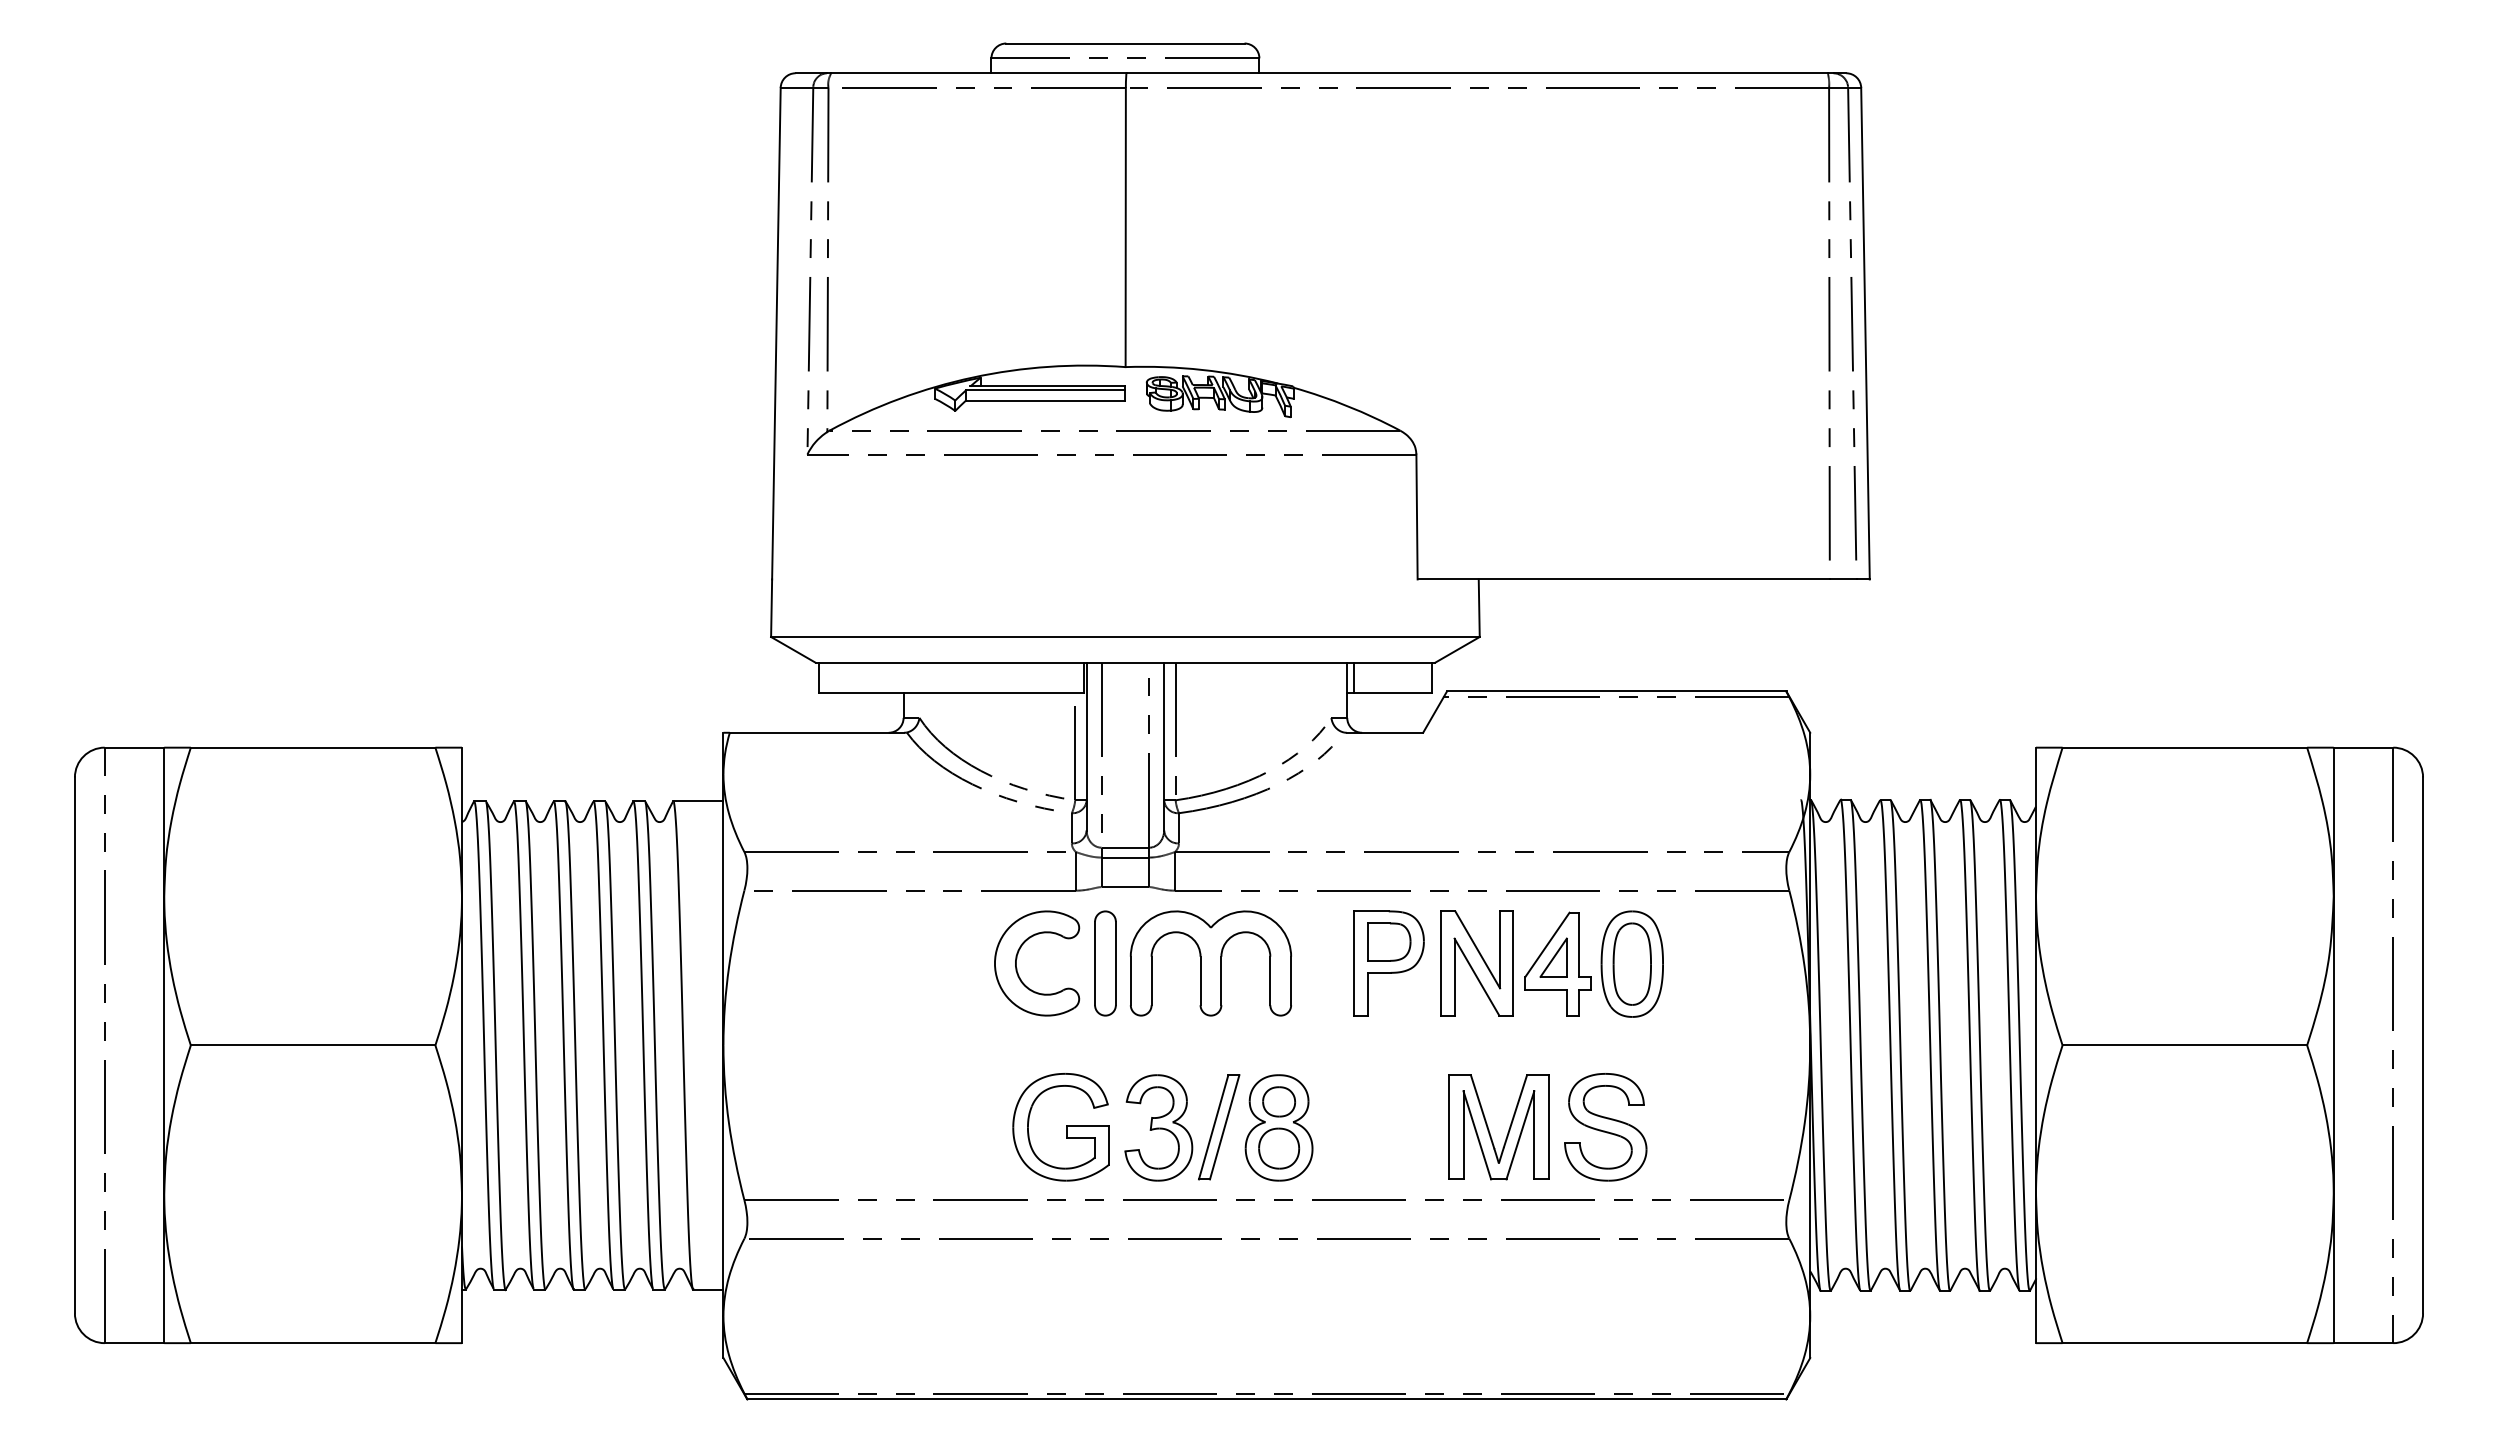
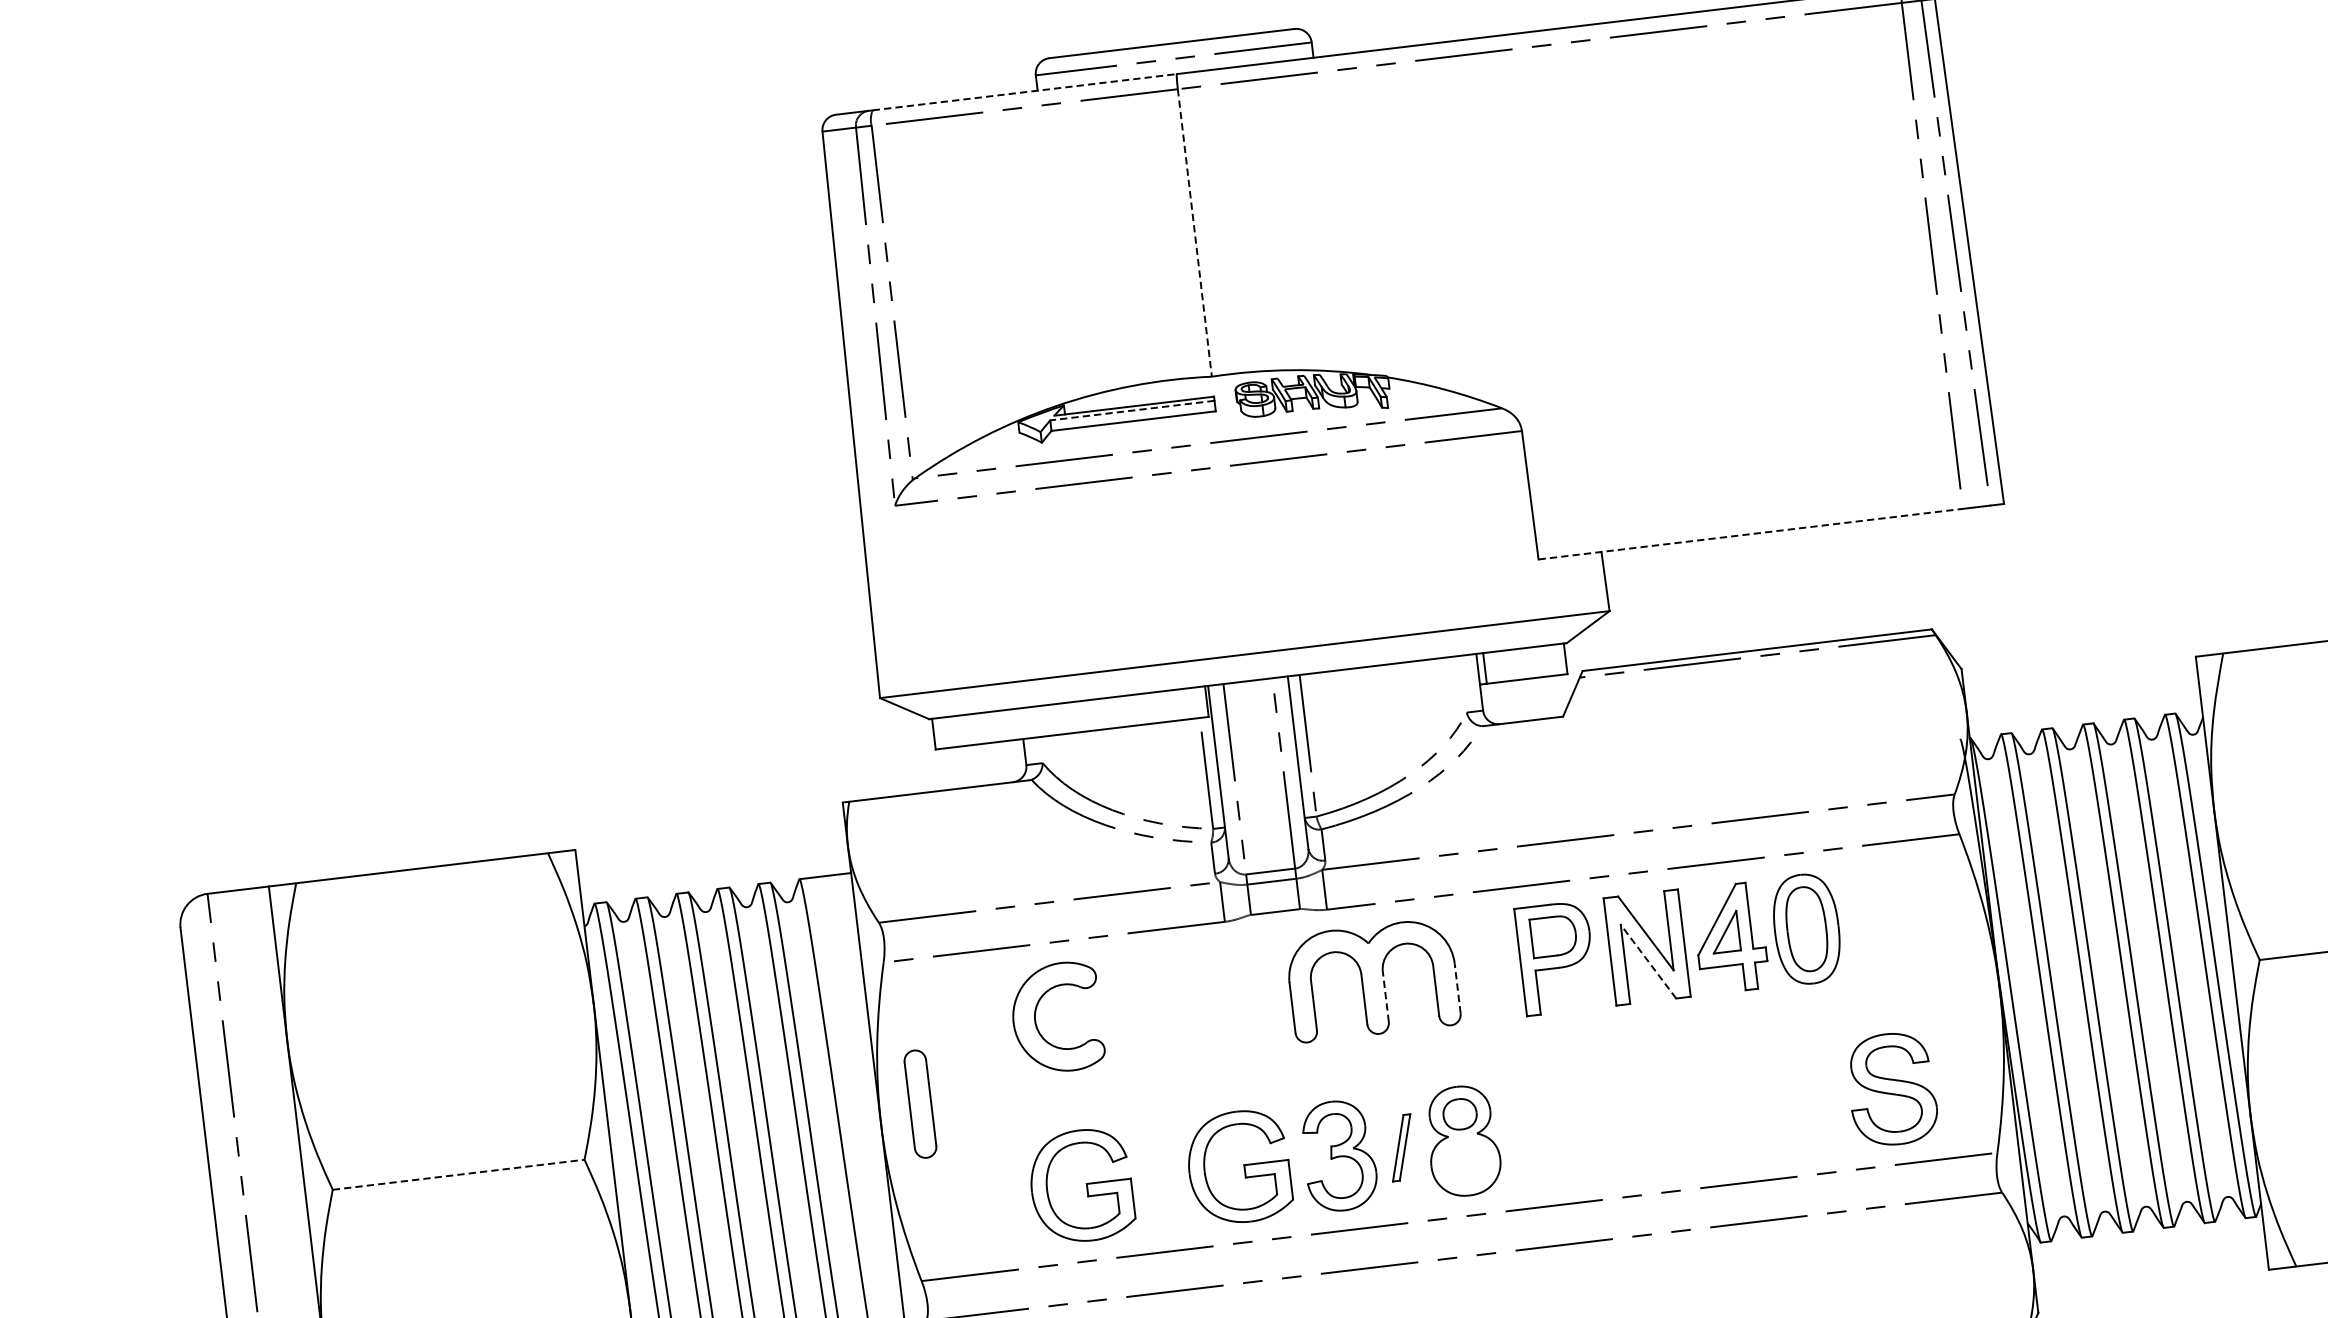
line: (978, 73) -> (1024, 92), solid -> dashed
line: (1125, 227) -> (1194, 233), solid -> dashed
line: (1045, 390) -> (1132, 410), solid -> dashed
line: (1624, 579) -> (1751, 534), solid -> dashed
part: (1017, 958) -> (1036, 1015), moved
part: (1105, 963) -> (920, 1104), moved
line: (1476, 976) -> (1647, 961), solid -> dashed
line: (1221, 980) -> (1385, 996), solid -> dashed
line: (1291, 980) -> (1457, 987), solid -> dashed
line: (313, 1045) -> (459, 1174), solid -> dashed
part: (907, 1127) -> (1080, 1186), added
part: (1219, 1127) -> (1401, 1148), size x0.6
part: (1605, 1127) -> (1891, 1089), moved
part: (1489, 1129) -> (1680, 1116), removed
part: (1279, 1148) -> (1466, 1162), removed

